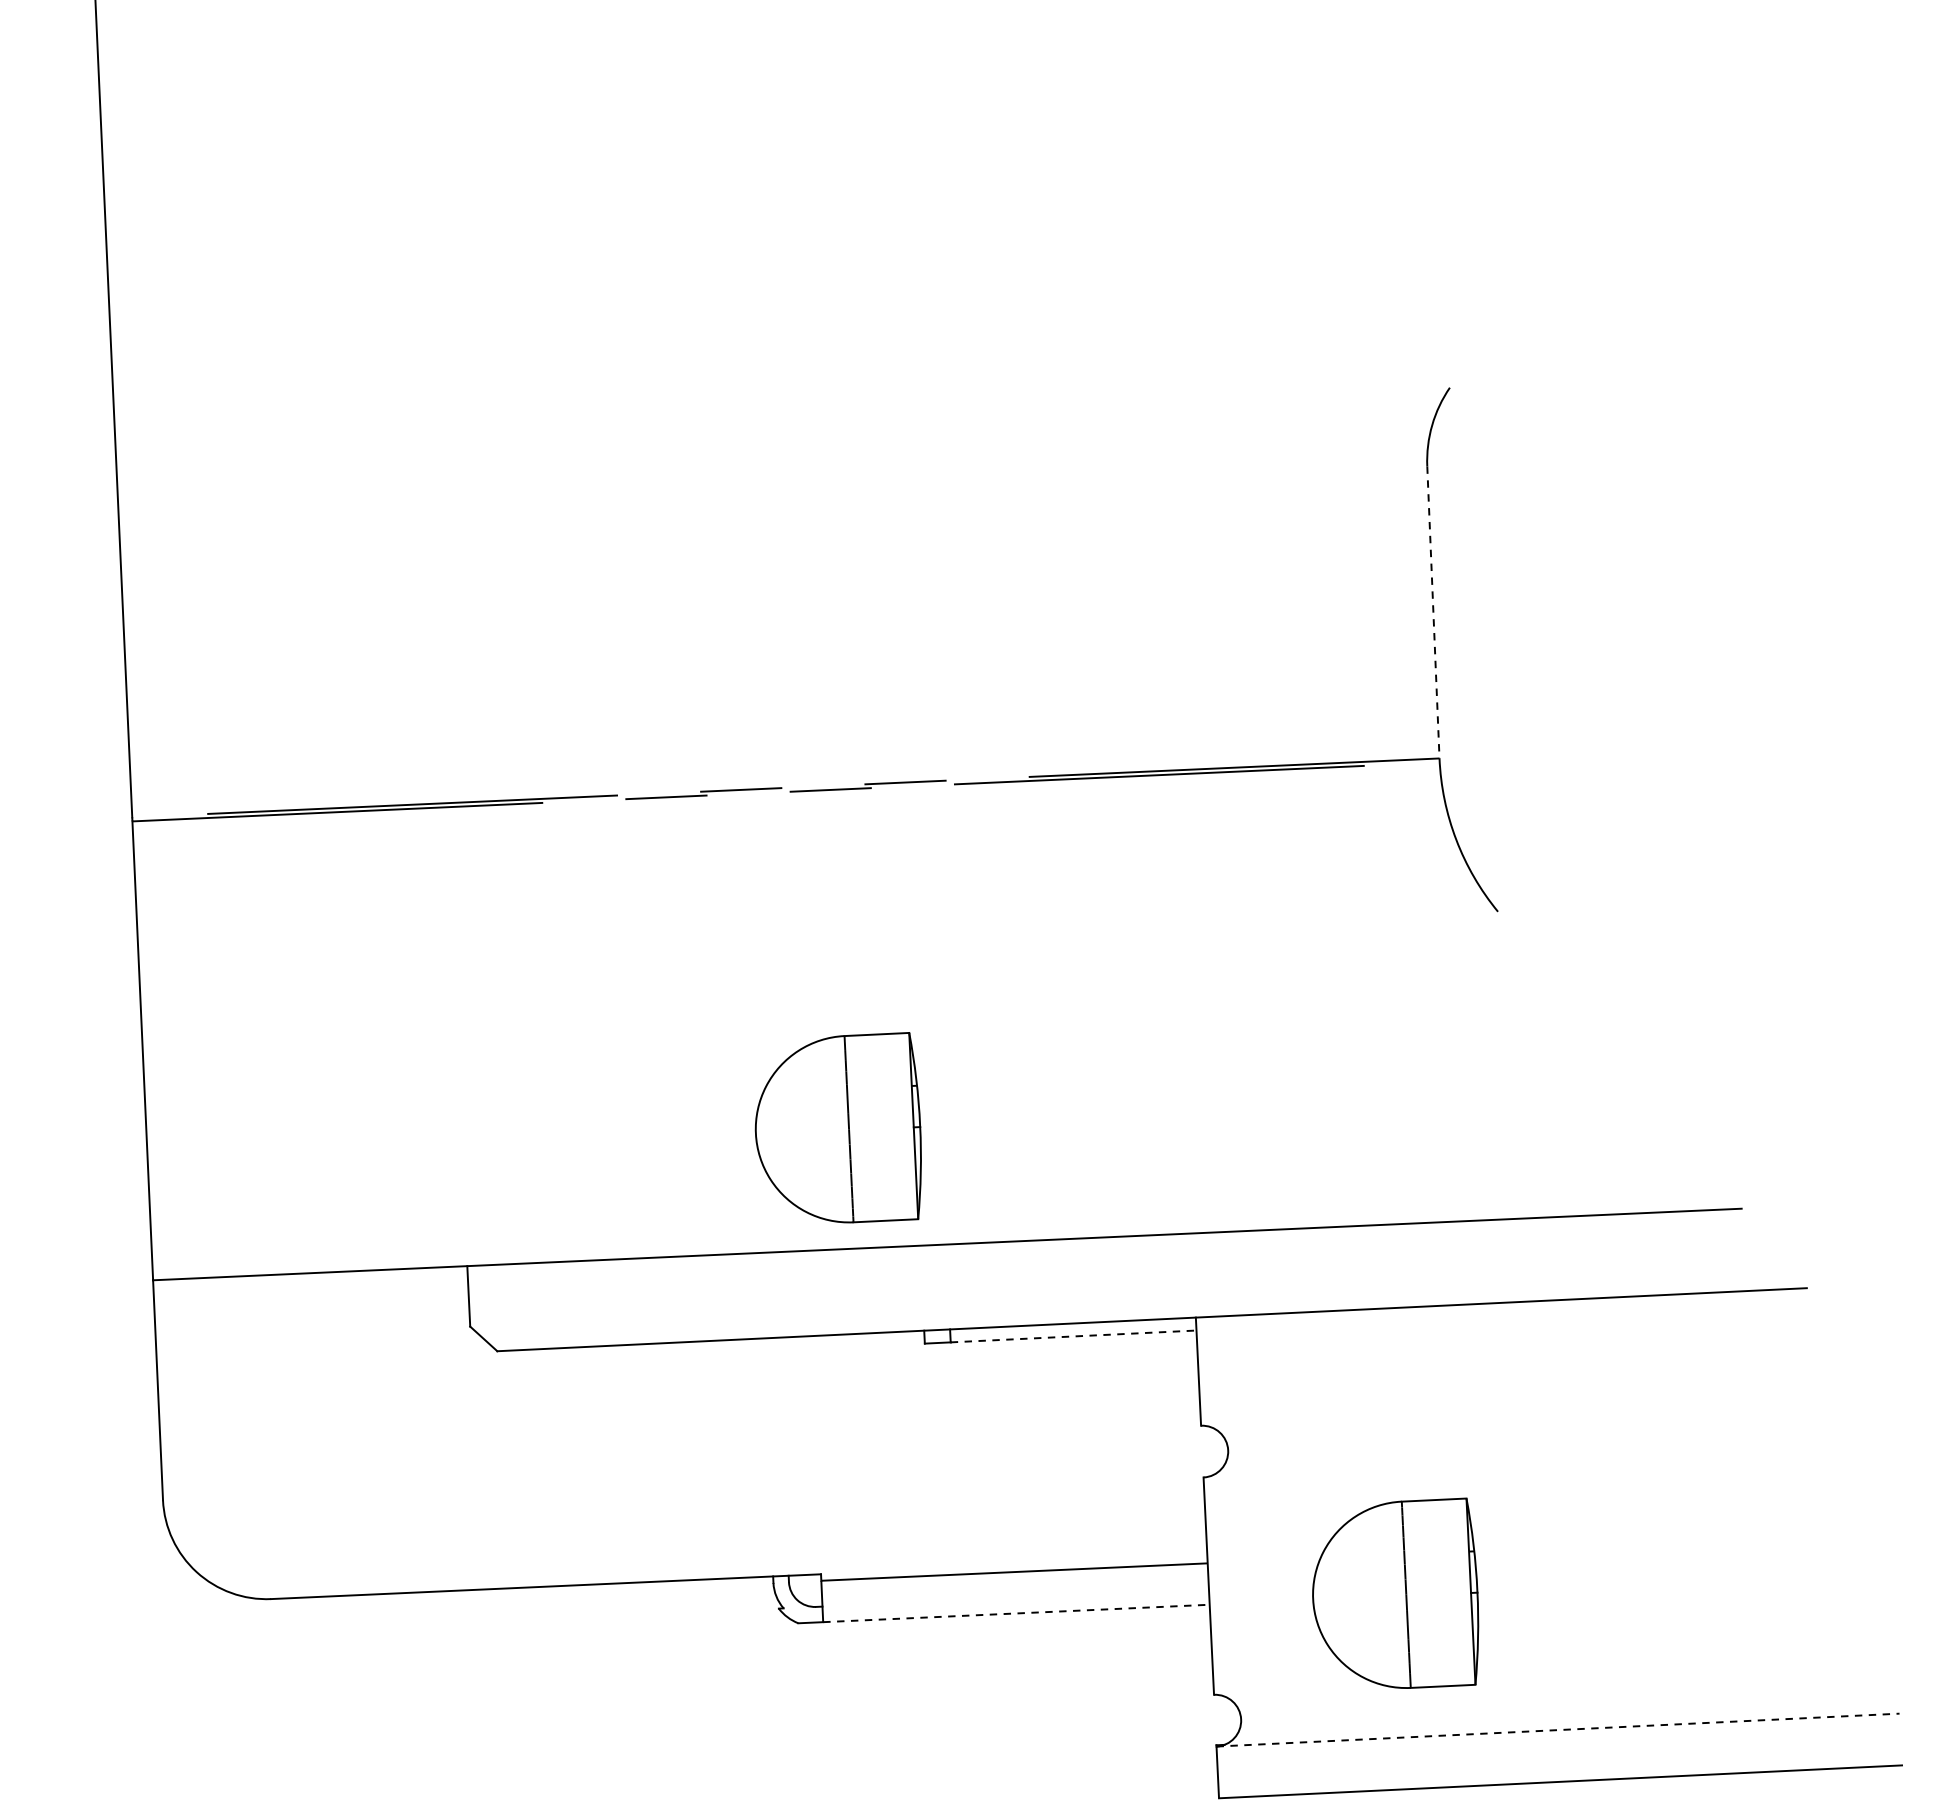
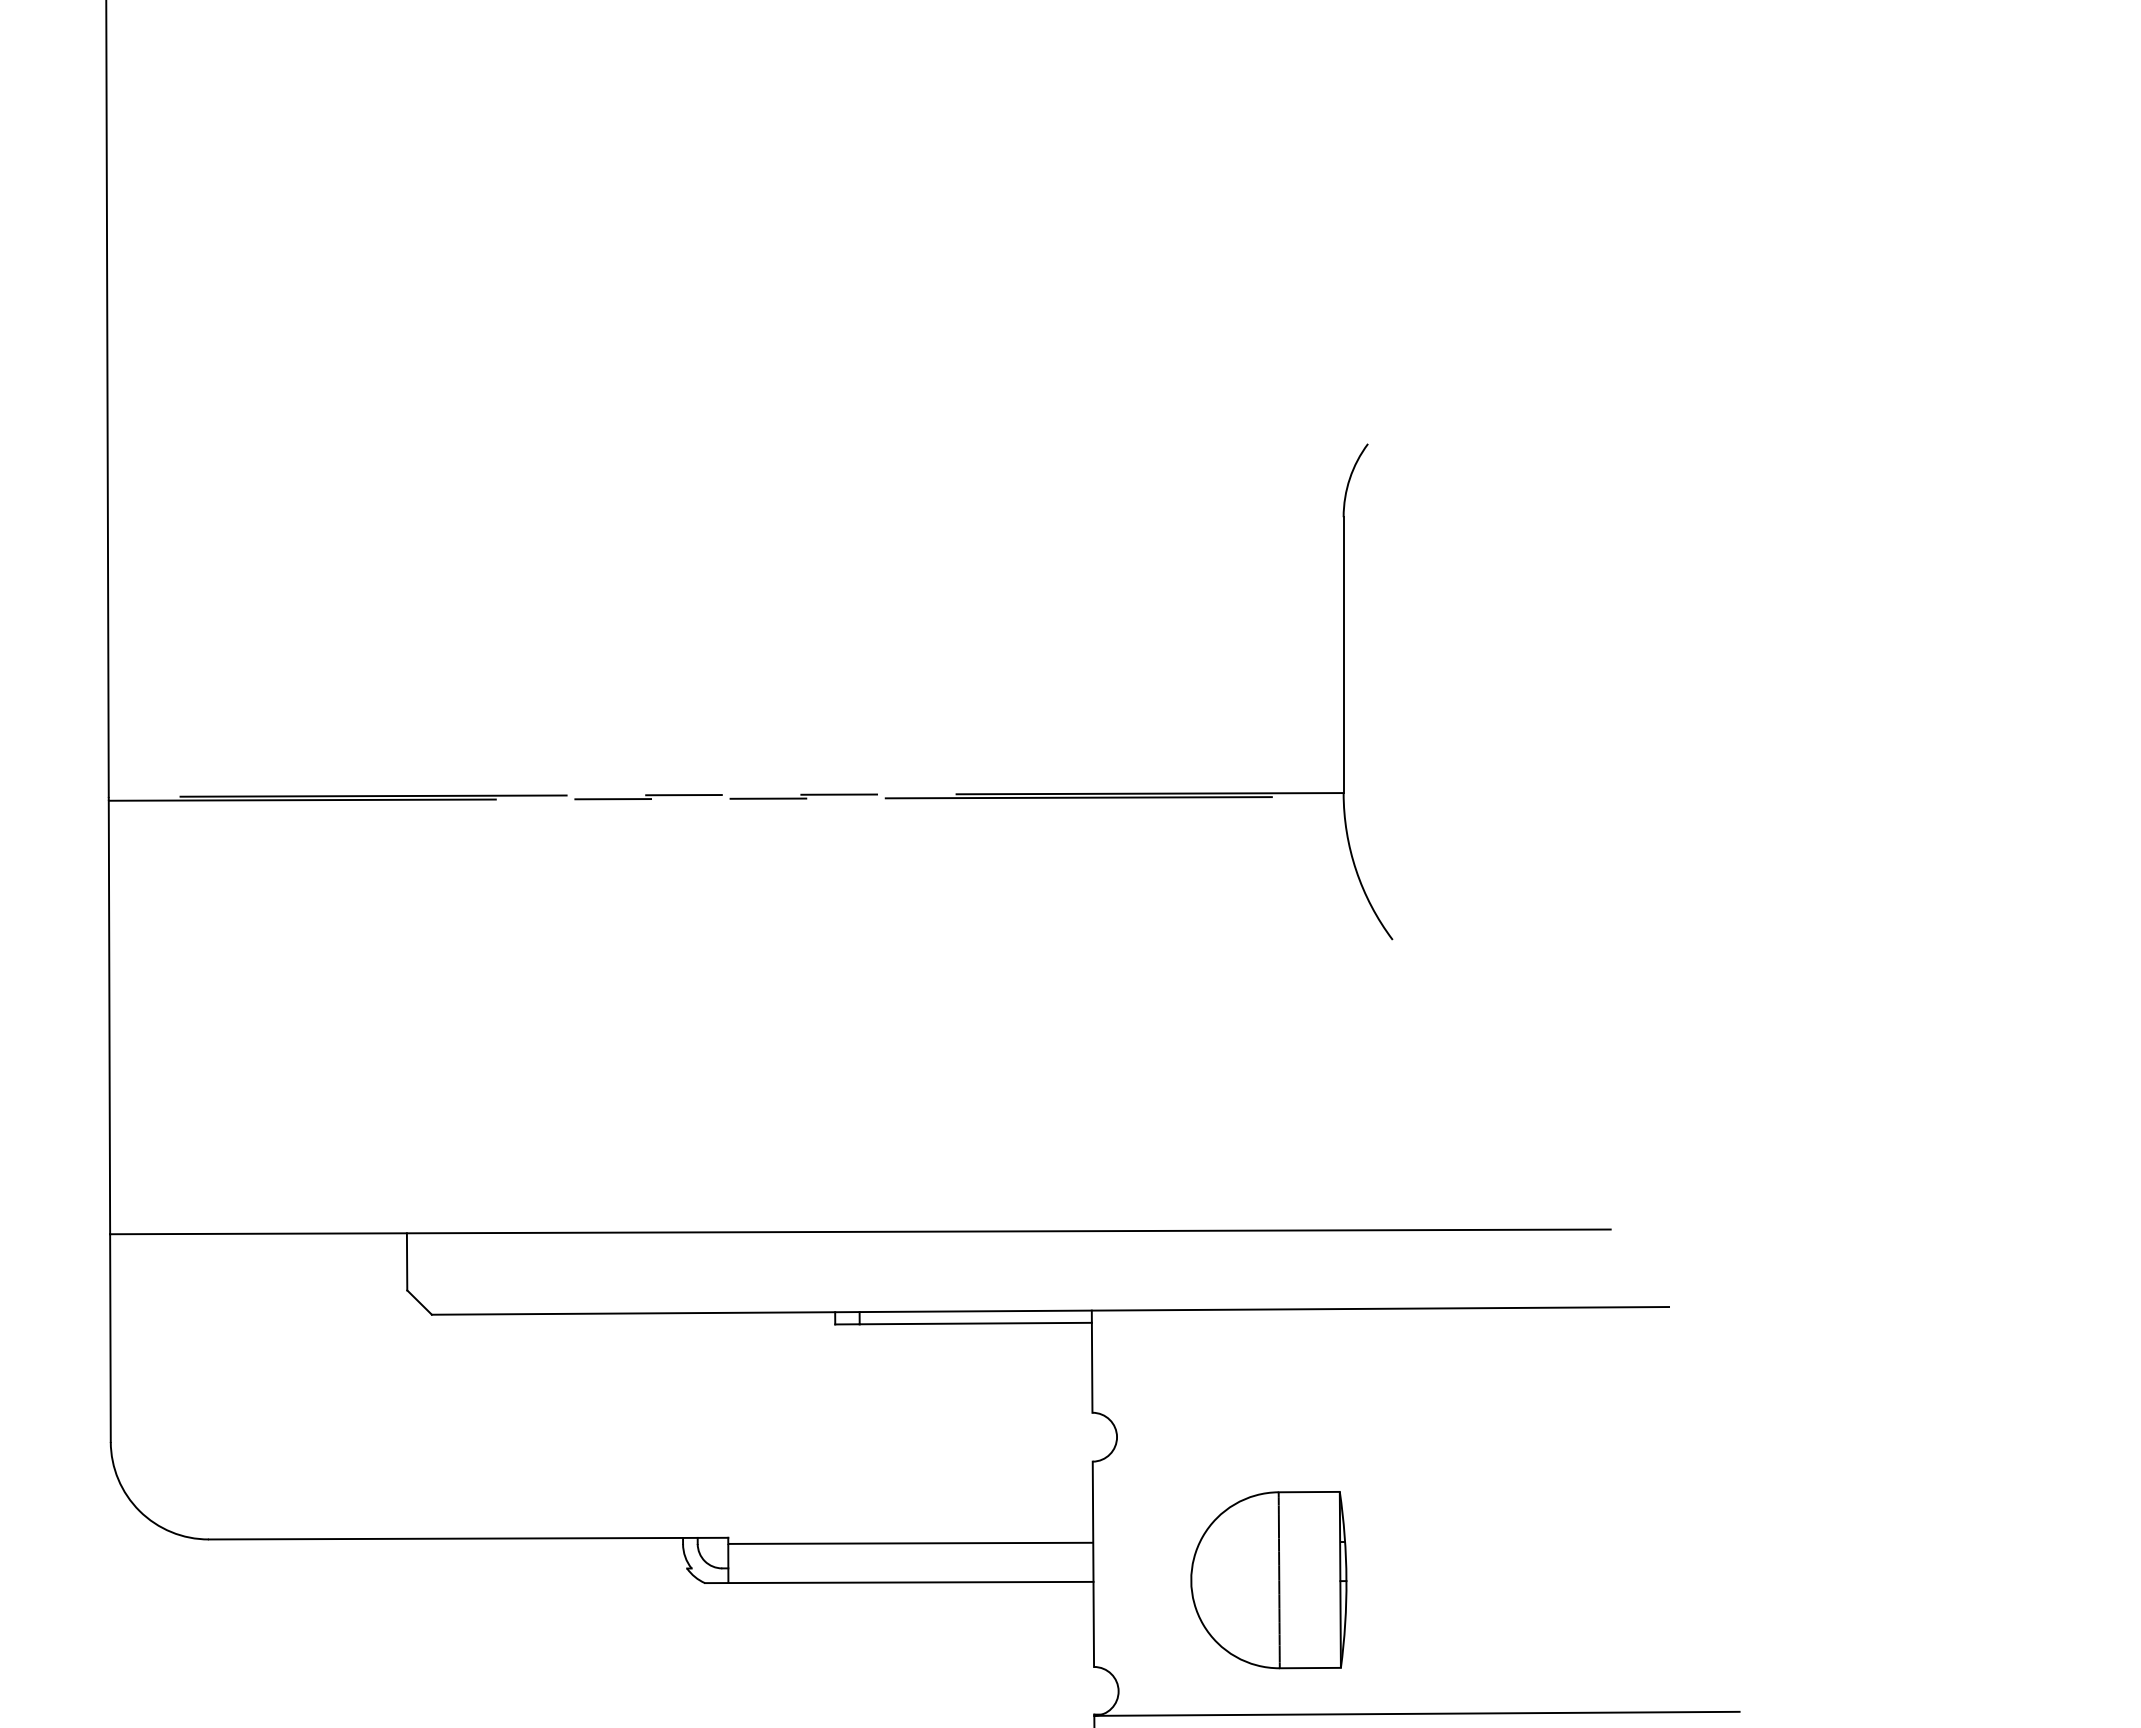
line: (1433, 612) -> (1343, 655), dashed -> solid
part: (837, 1129) -> (761, 1119), removed
line: (1074, 1336) -> (976, 1323), dashed -> solid
line: (1015, 1613) -> (910, 1582), dashed -> solid
line: (1557, 1729) -> (1416, 1713), dashed -> solid

